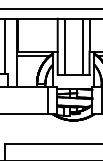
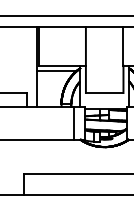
line: (5, 46) -> (24, 59), removed
line: (64, 47) -> (94, 60), removed
line: (82, 47) -> (115, 60), removed

